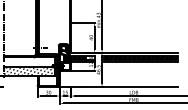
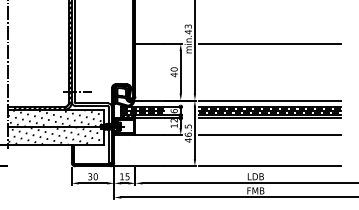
line: (141, 23) -> (270, 44), added
hatch: (28, 61) -> (54, 117), added
line: (141, 70) -> (270, 134), added

